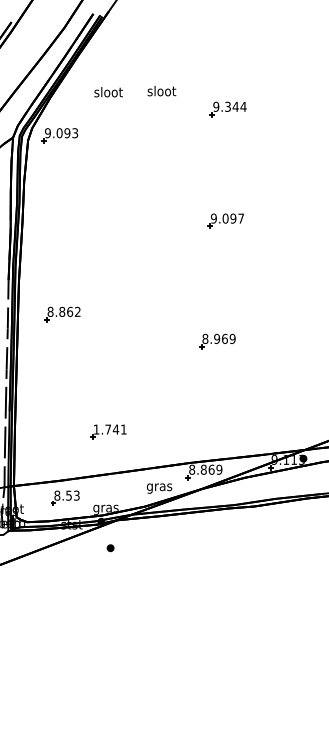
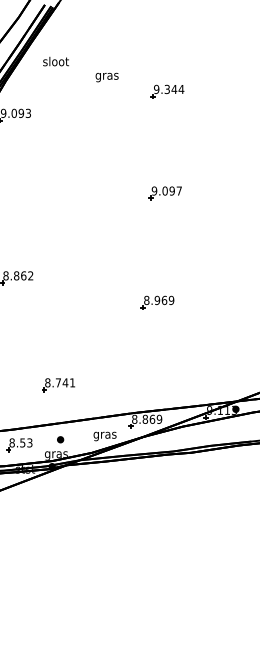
text: (108, 92) -> (55, 61), moved
text: (161, 92) -> (106, 76), sloot -> gras
text: (96, 429) -> (47, 382), 1.741 -> 8.741
part: (110, 548) -> (60, 440), moved

